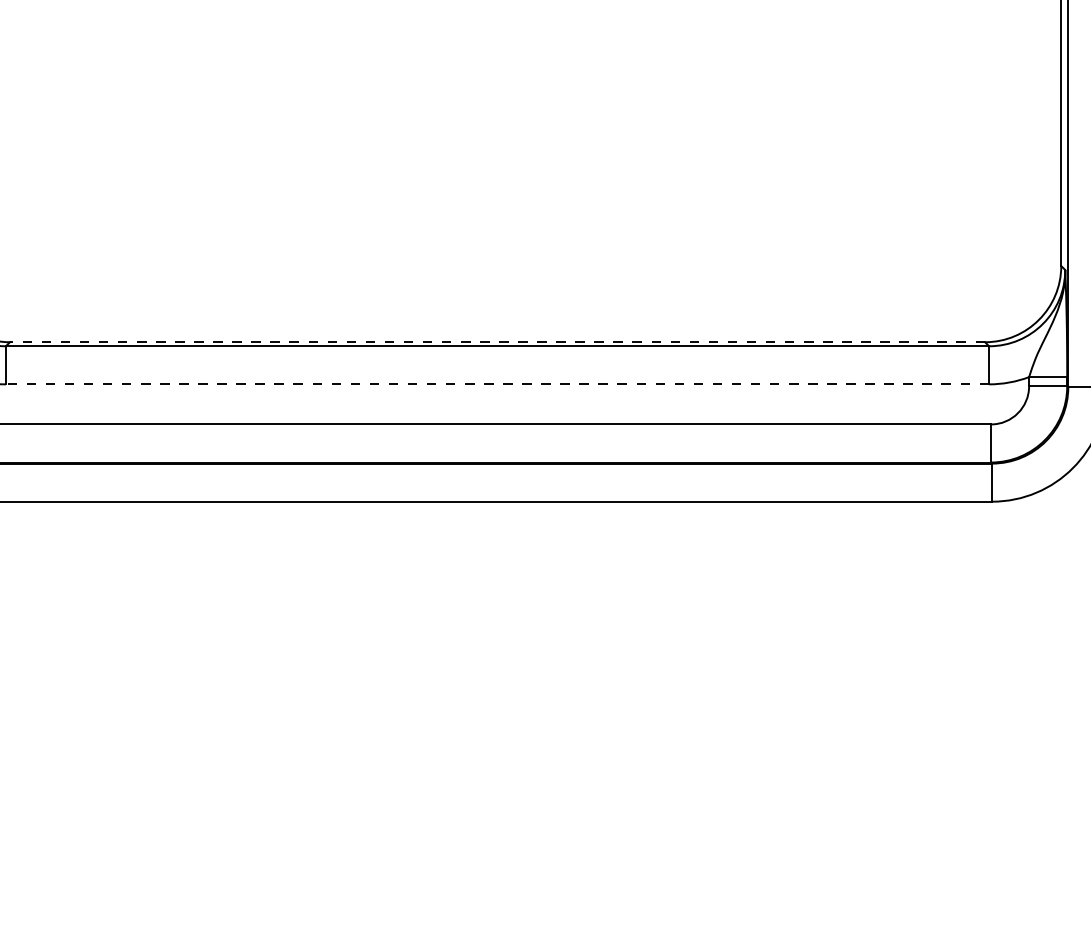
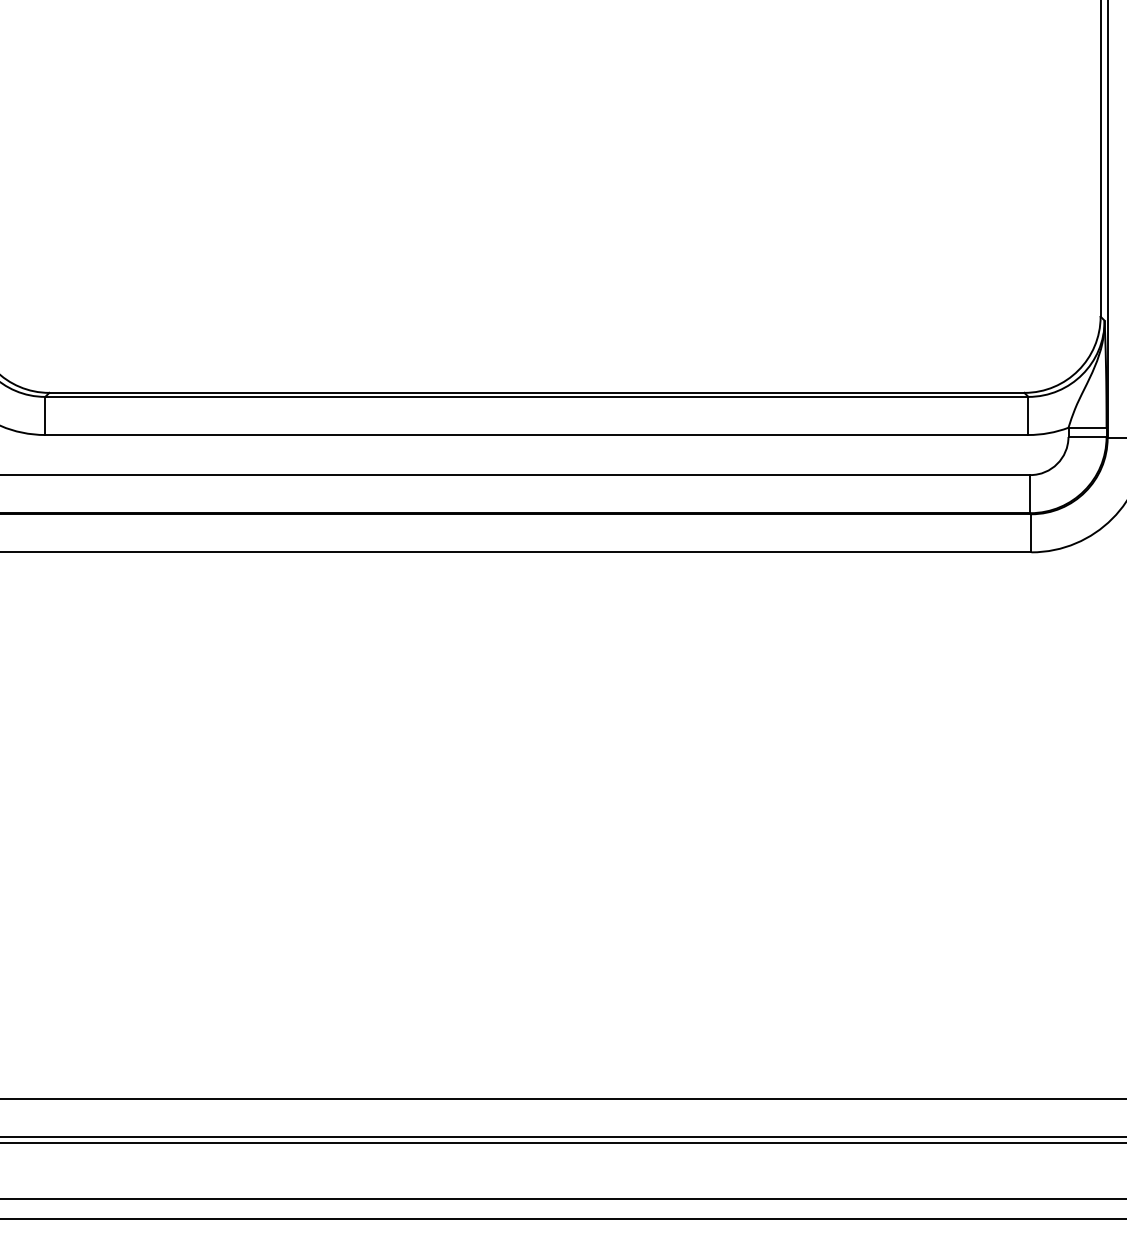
line: (497, 341) -> (536, 392), dashed -> solid
line: (497, 384) -> (536, 435), dashed -> solid

